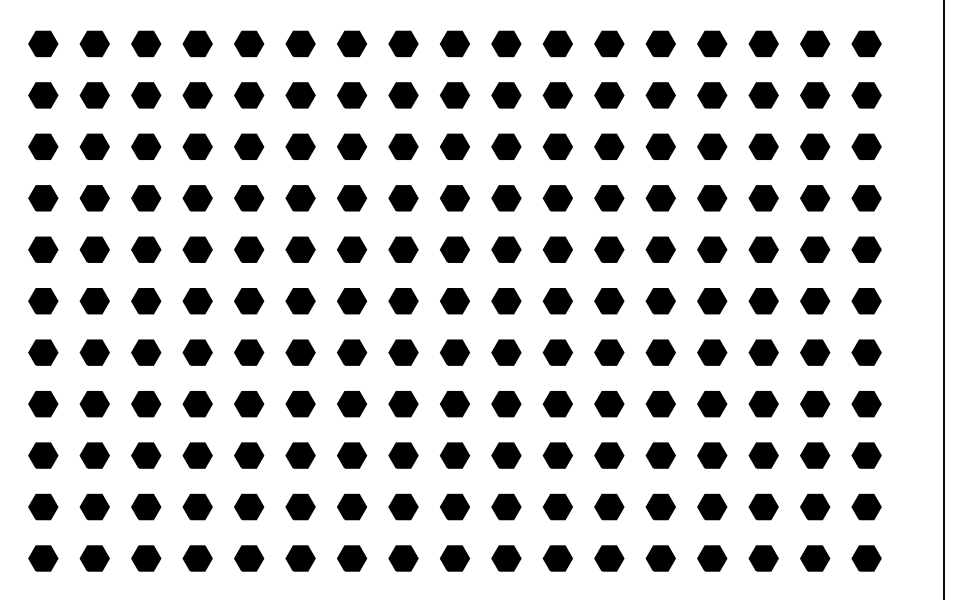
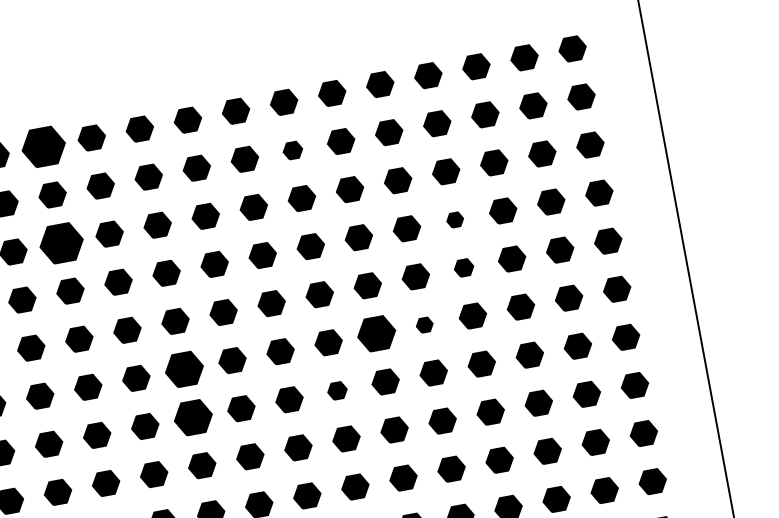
part: (300, 43) -> (43, 146), size x1.6
part: (557, 95) -> (292, 150), size x0.7
part: (300, 146) -> (61, 242), size x1.6
part: (712, 198) -> (455, 220), size x0.6
part: (712, 249) -> (464, 267), size x0.7
part: (403, 301) -> (184, 369), size x1.4
part: (609, 301) -> (376, 334), size x1.4
part: (660, 301) -> (424, 325), size x0.6
part: (403, 352) -> (193, 417), size x1.4
part: (557, 352) -> (337, 390), size x0.7

